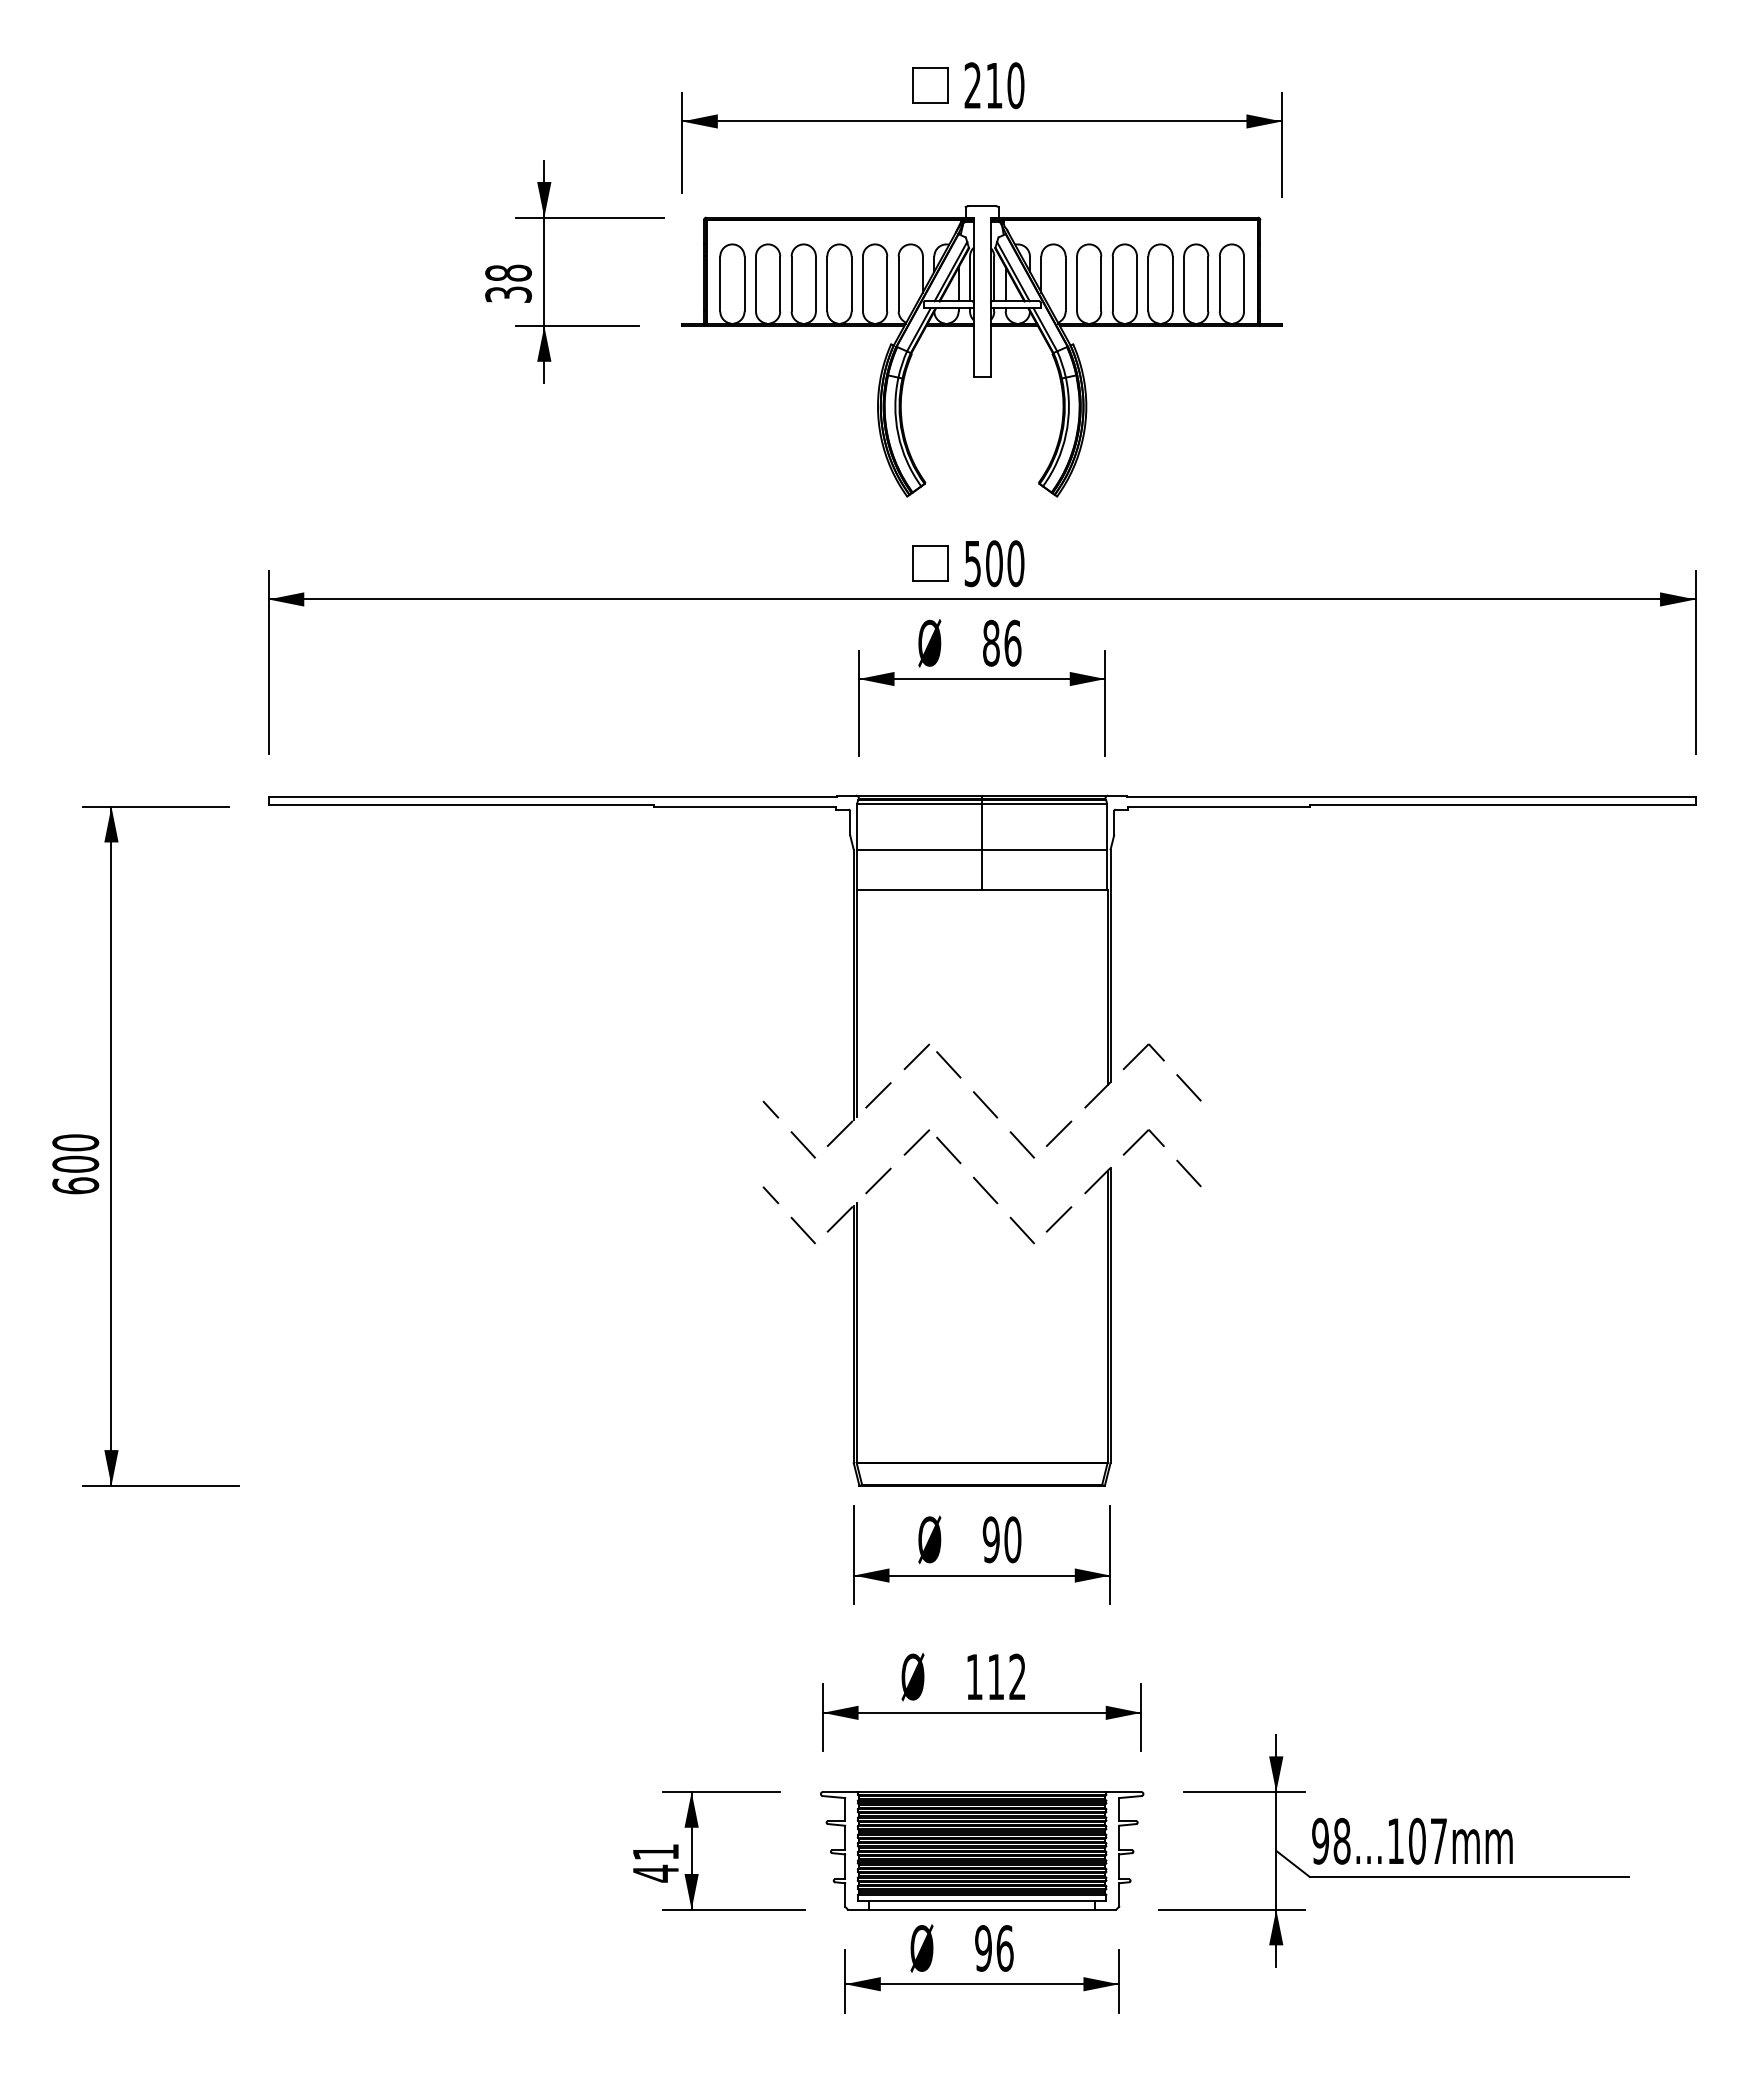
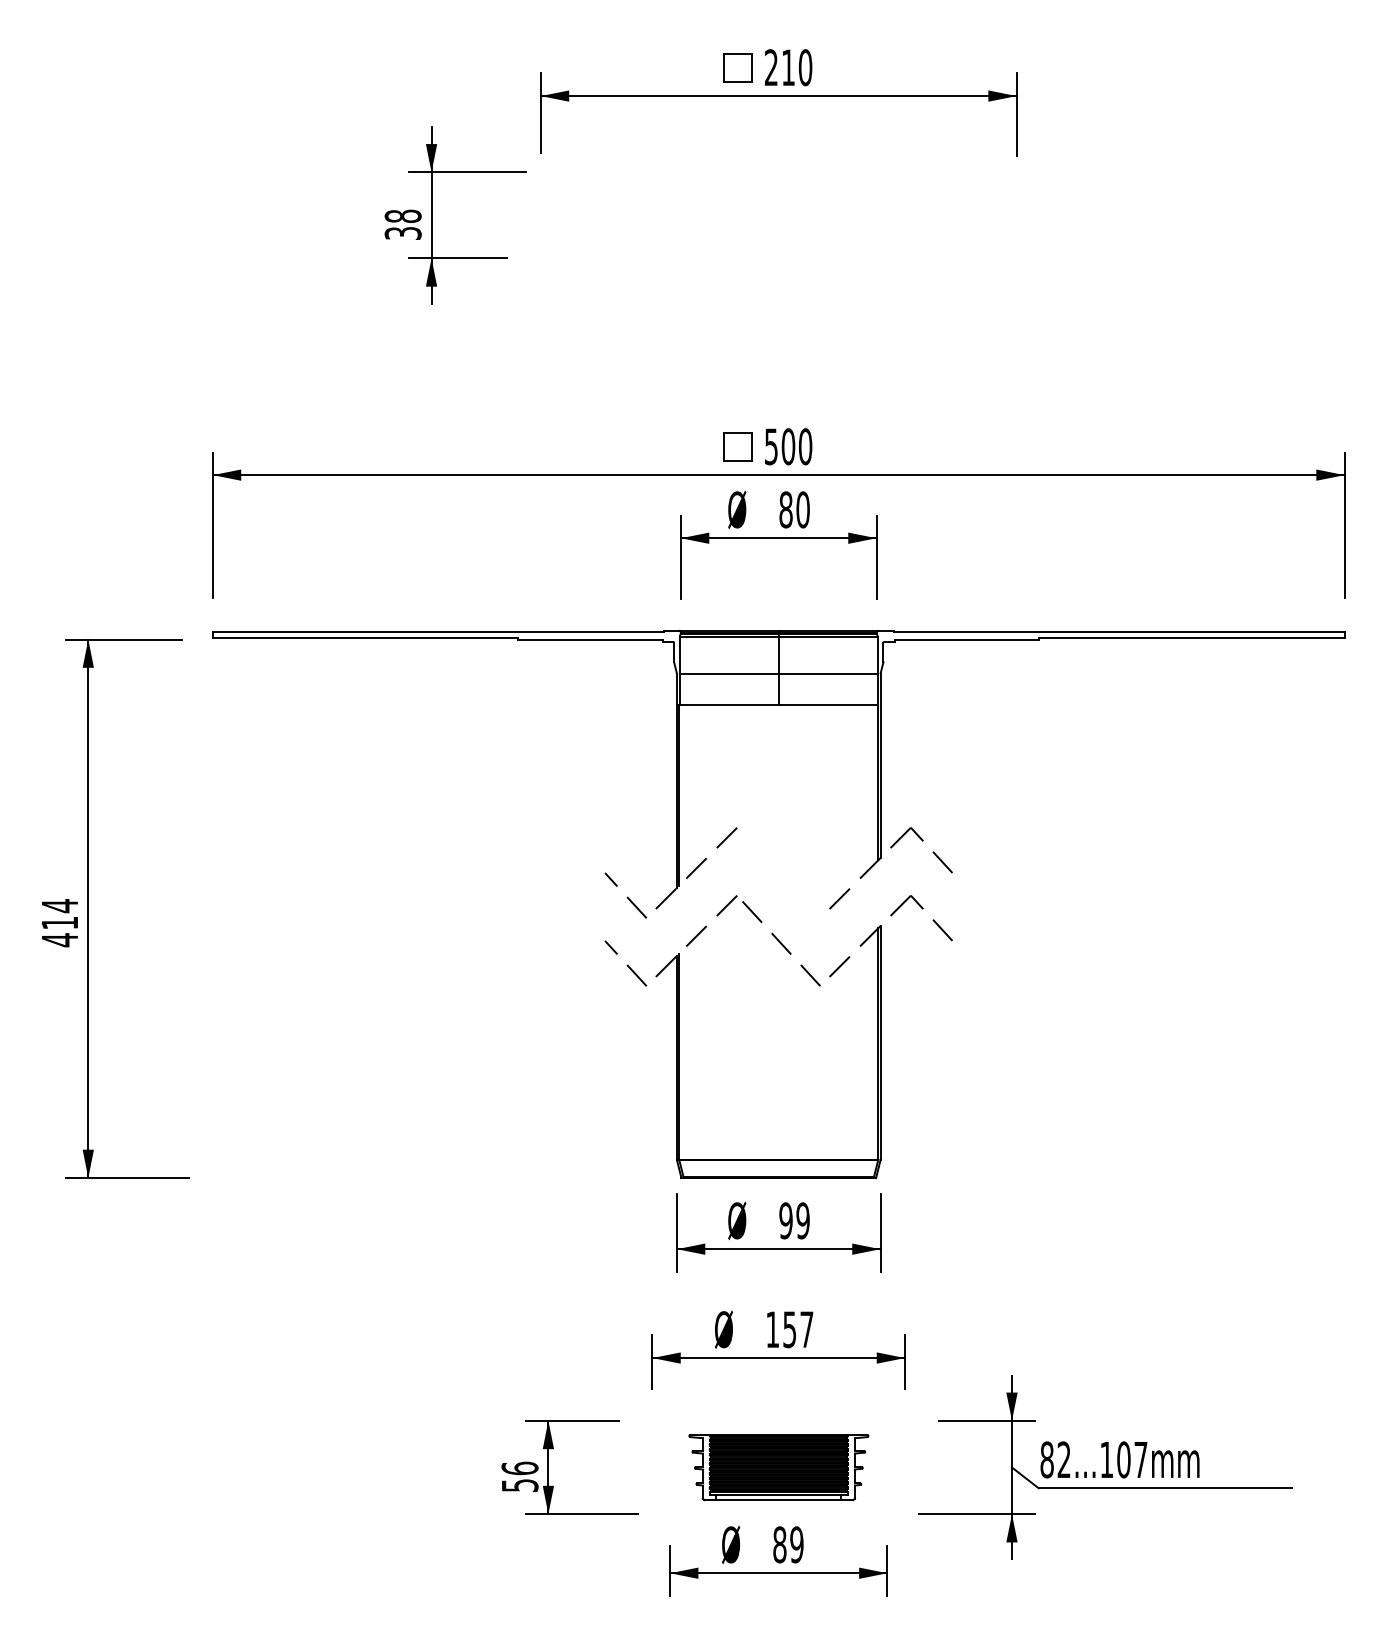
part: (981, 351) -> (778, 278), removed
text: (1012, 642) -> (802, 509), 86 -> 80
line: (985, 1104) -> (781, 875), removed
text: (75, 1164) -> (59, 923), 600 -> 414
text: (1012, 1539) -> (802, 1220), 90 -> 99
text: (1006, 1676) -> (798, 1329), 112 -> 157
text: (1331, 1840) -> (1055, 1459), 98...107mm -> 82...107mm
part: (982, 1850) -> (779, 1467), size x0.7
text: (655, 1862) -> (519, 1476), 41 -> 56
text: (994, 1948) -> (788, 1544), 96 -> 89

